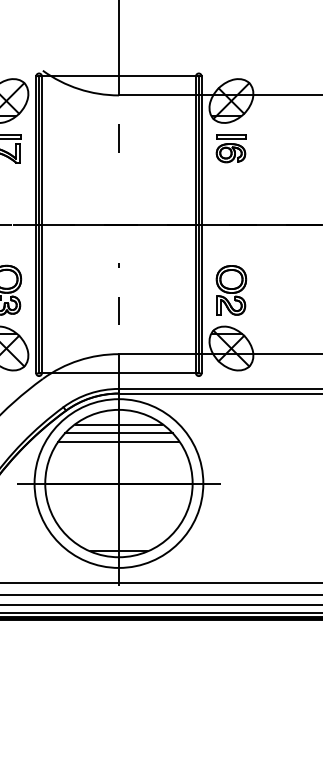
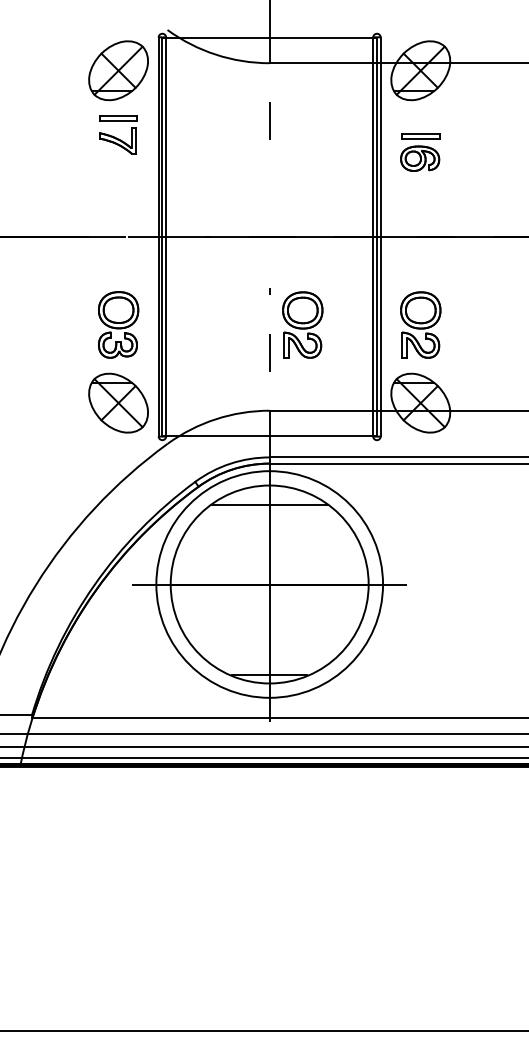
part: (231, 148) -> (420, 152), moved
part: (143, 289) -> (302, 324), added
line: (118, 433) -> (269, 517), removed
line: (118, 442) -> (269, 529), removed

